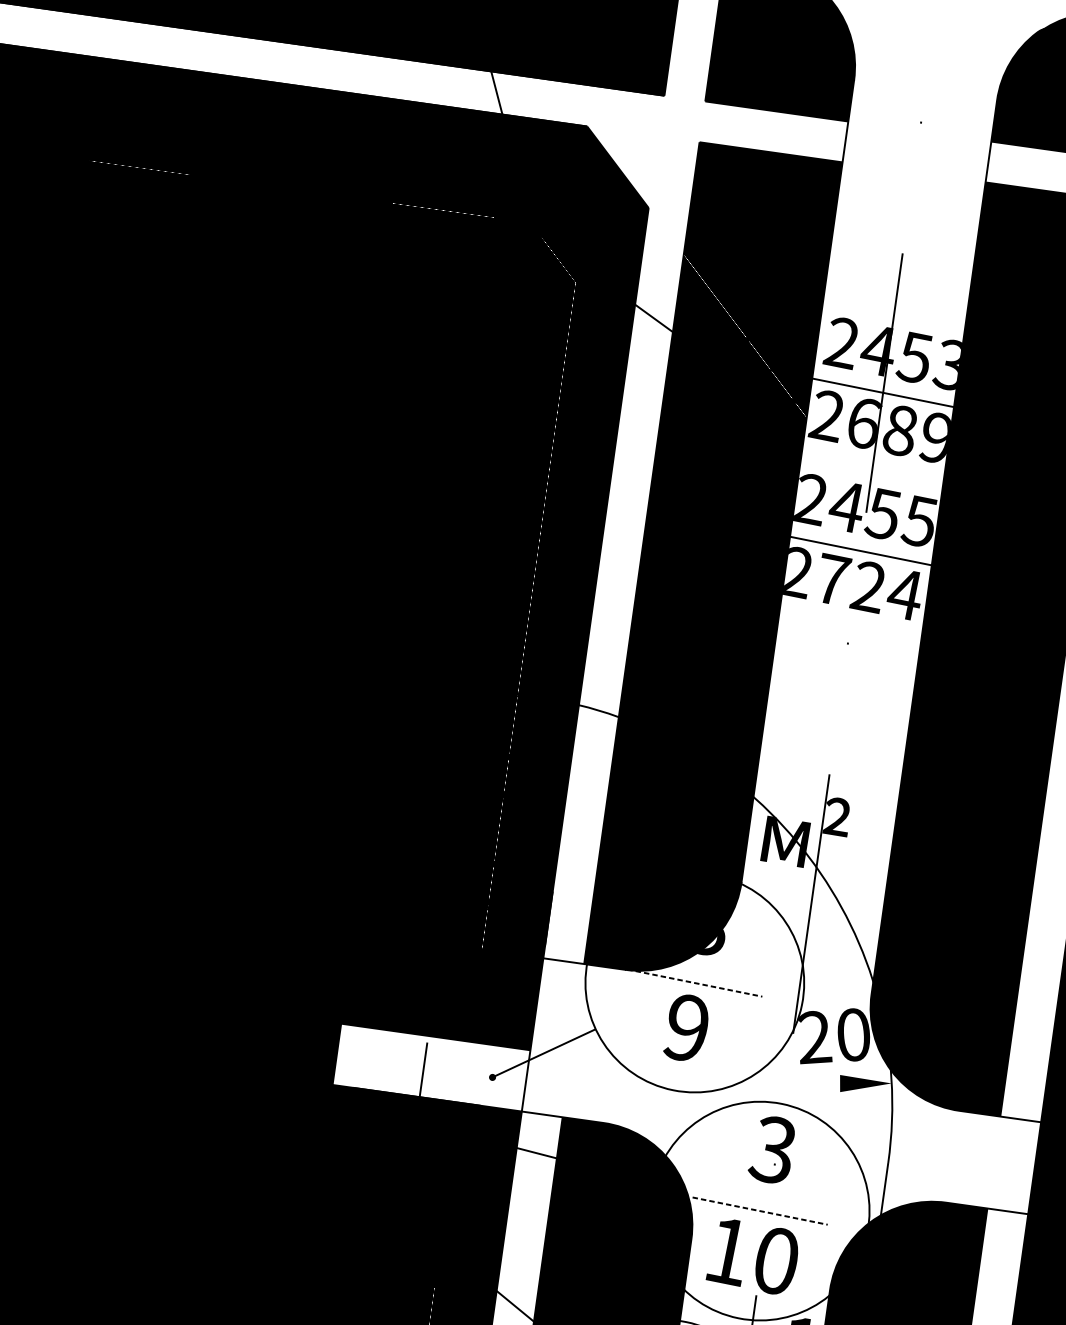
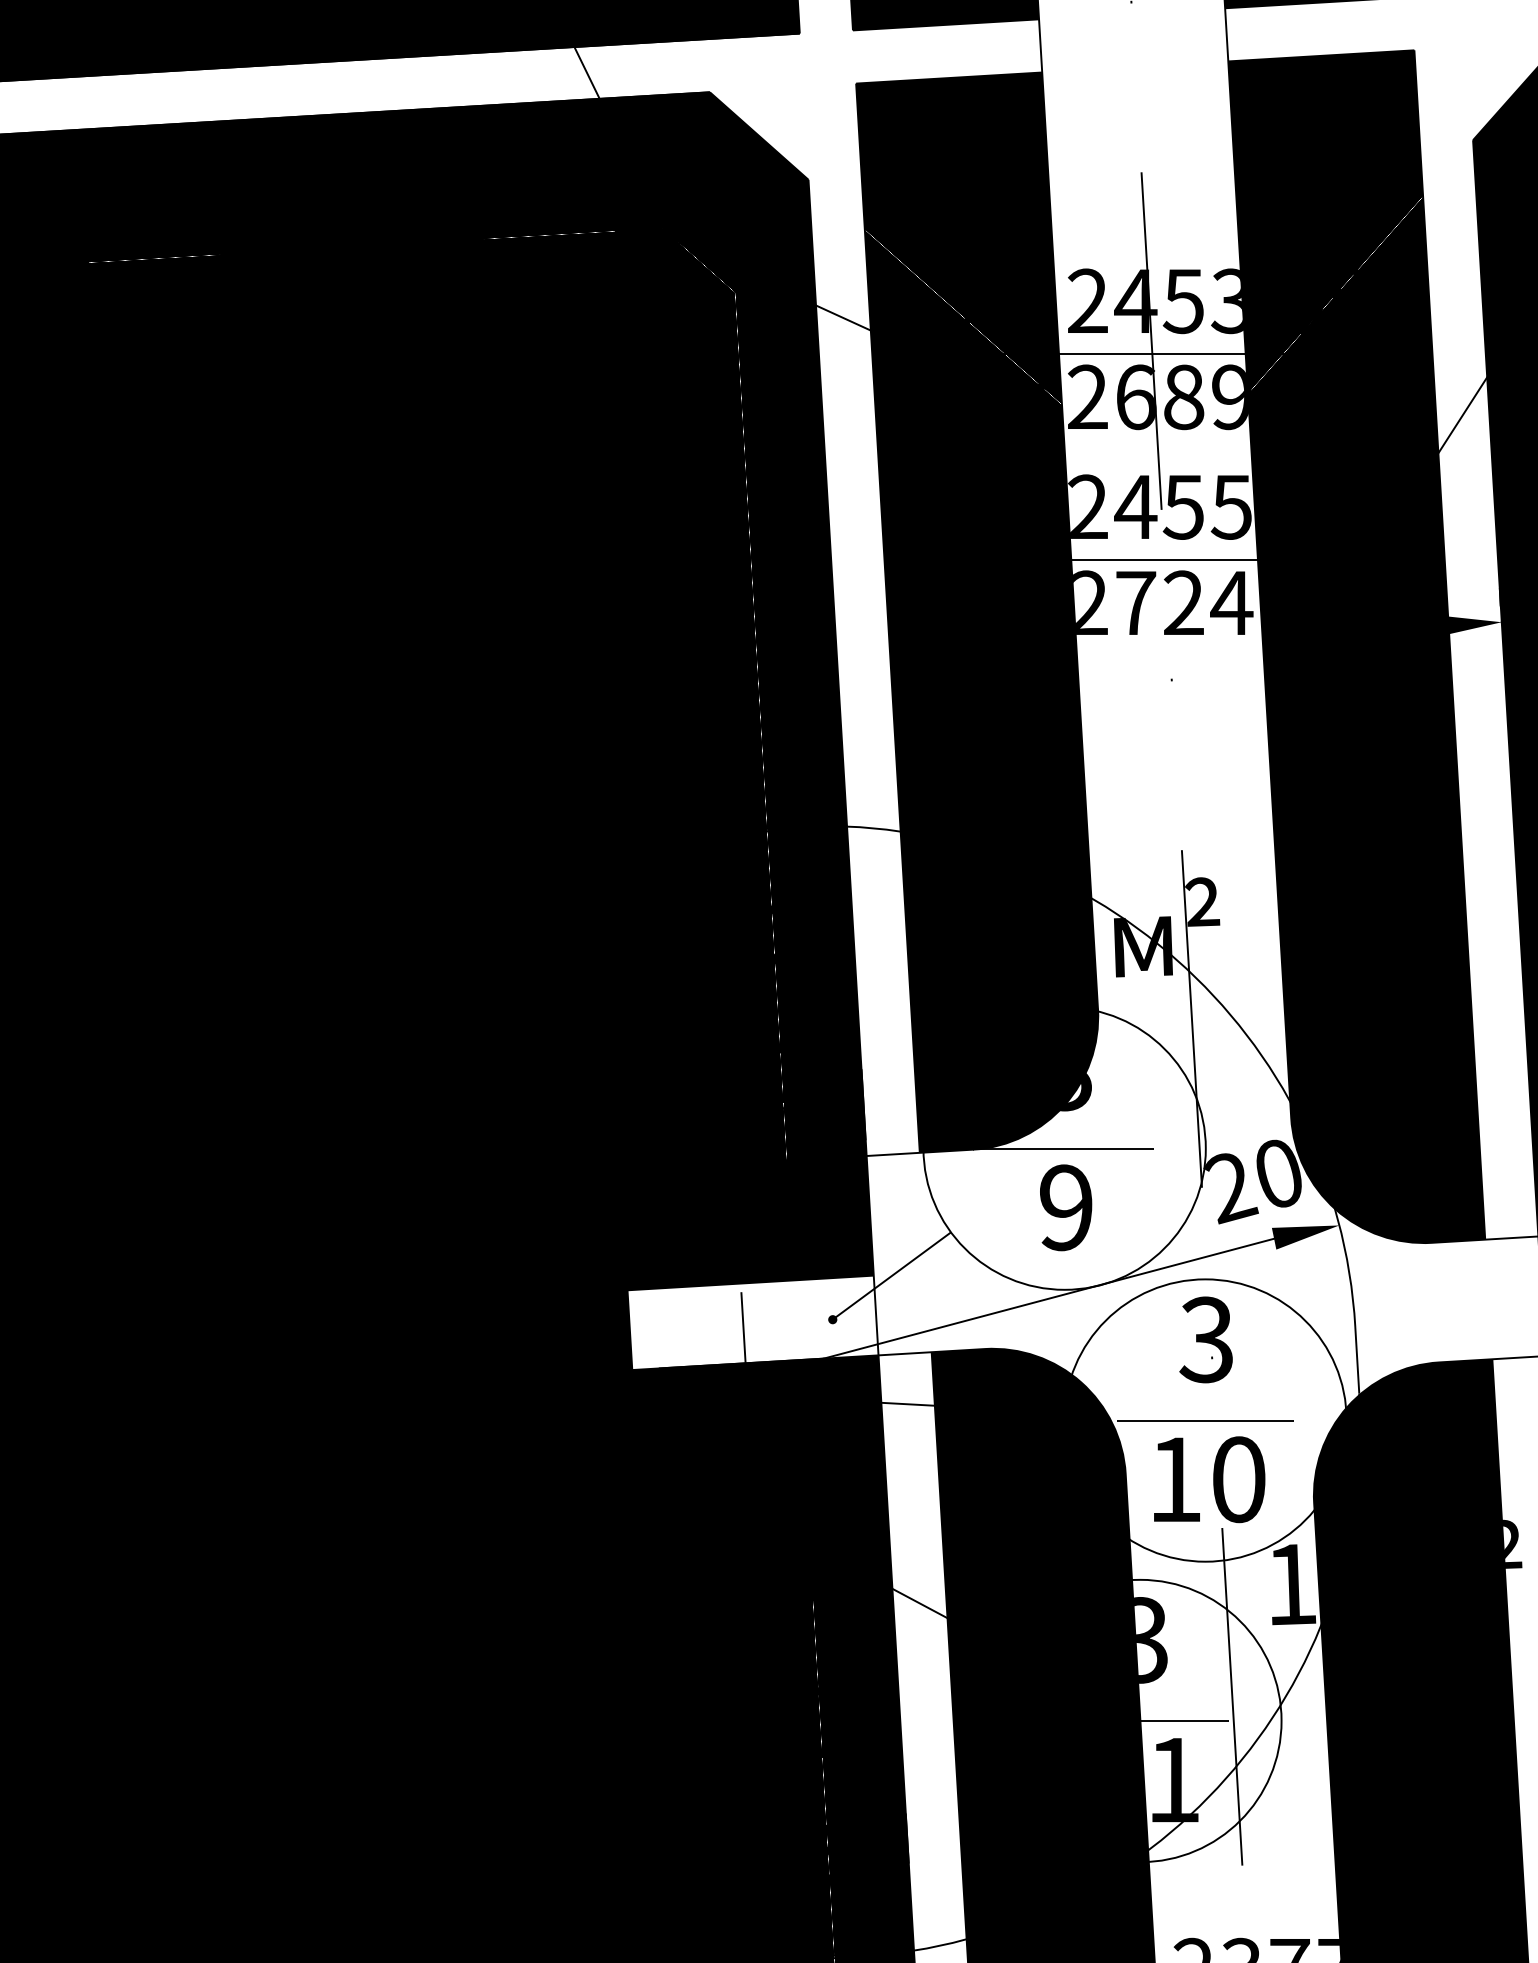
line: (694, 982) -> (1064, 1148), dashed -> solid
line: (659, 1094) -> (1048, 1298), added
line: (760, 1211) -> (1205, 1420), dashed -> solid

